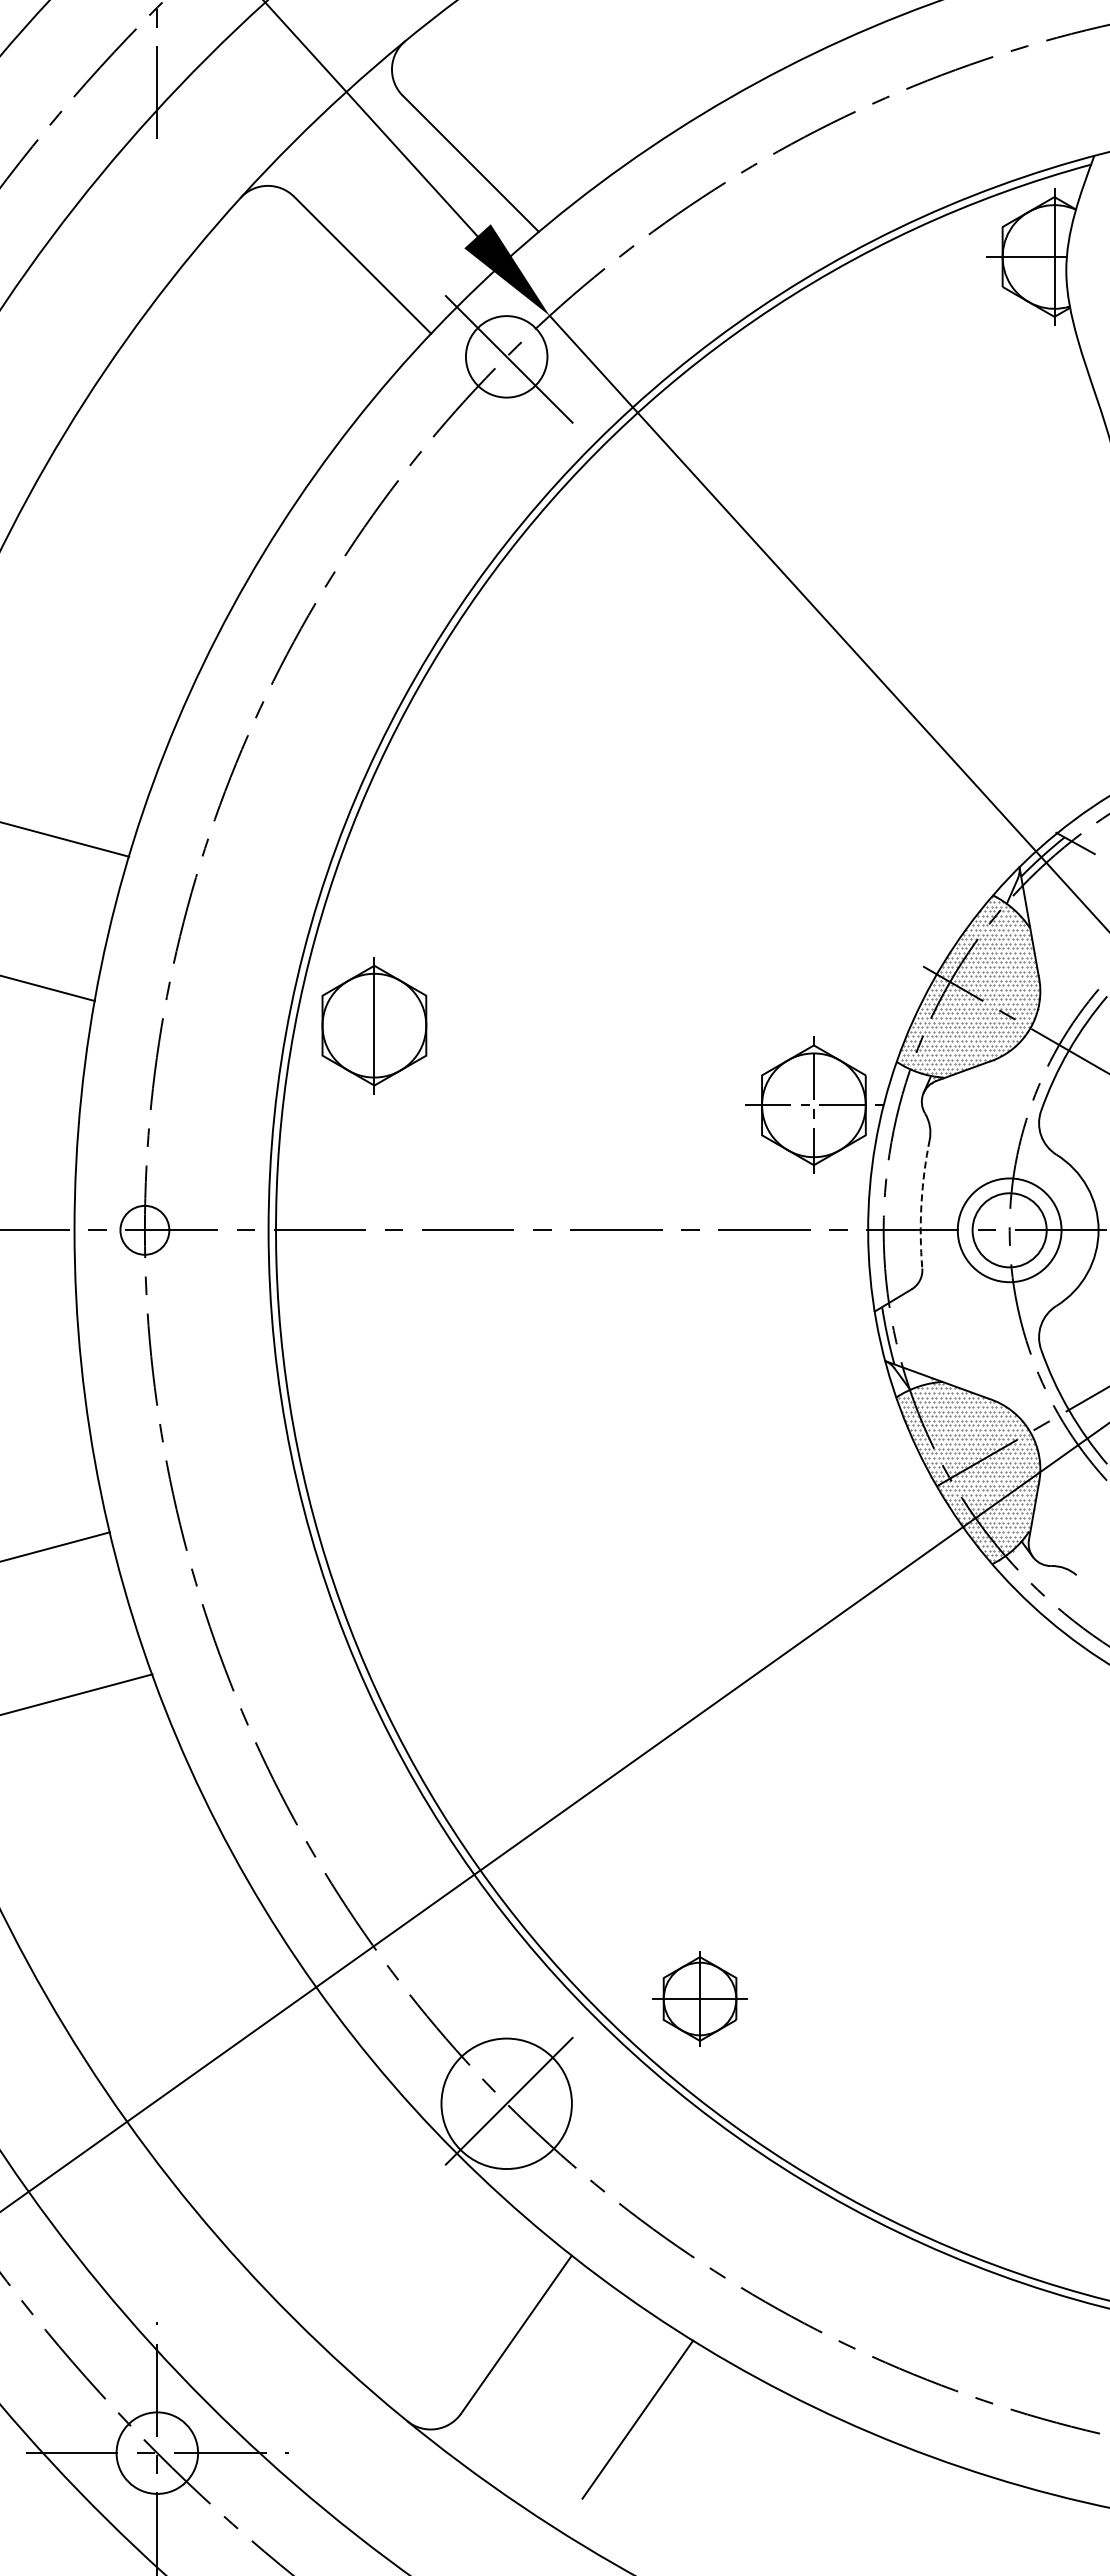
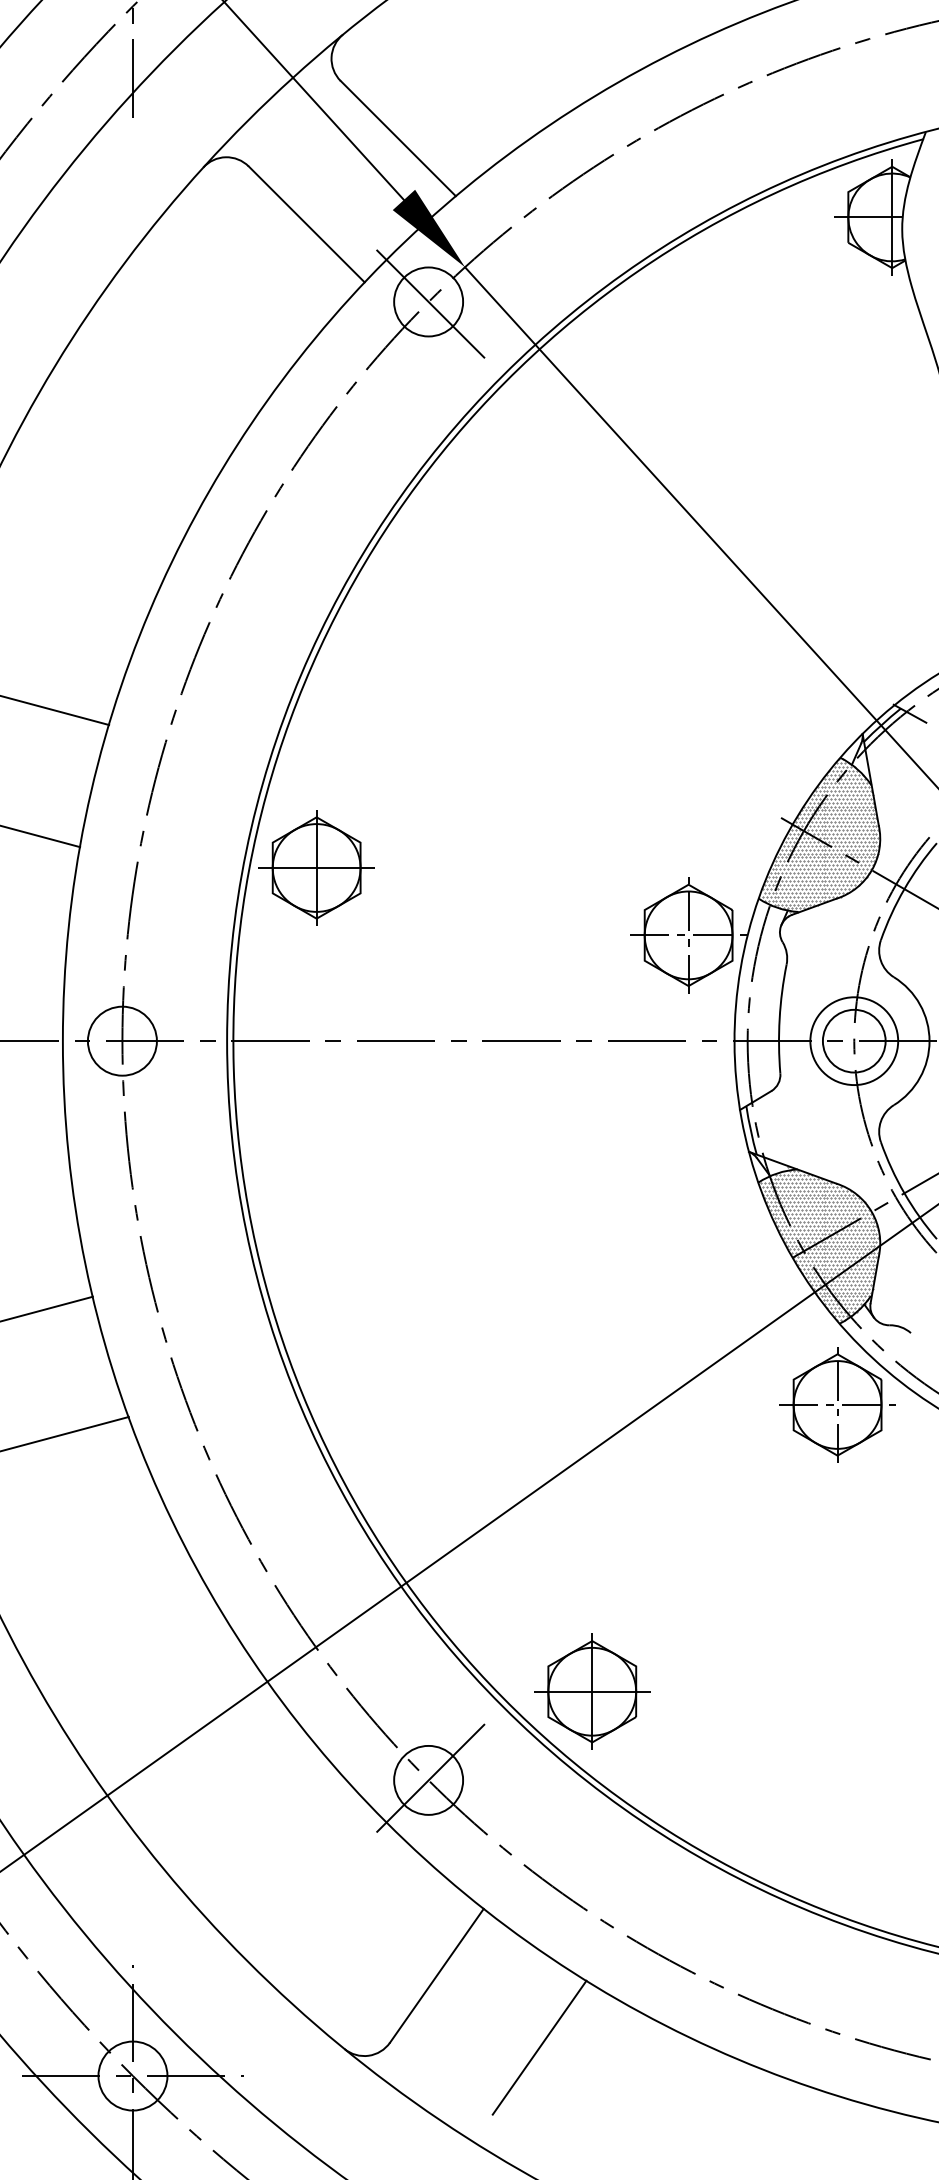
line: (374, 1025) -> (316, 867), added
arc: (921, 1203) -> (779, 1018), dashed -> solid
circle: (144, 1230) -> (122, 1041), size x1.67
part: (989, 1659) -> (837, 1404), added
part: (699, 1998) -> (591, 1691), size x1.43
circle: (506, 2103) -> (428, 1780), size x0.62

